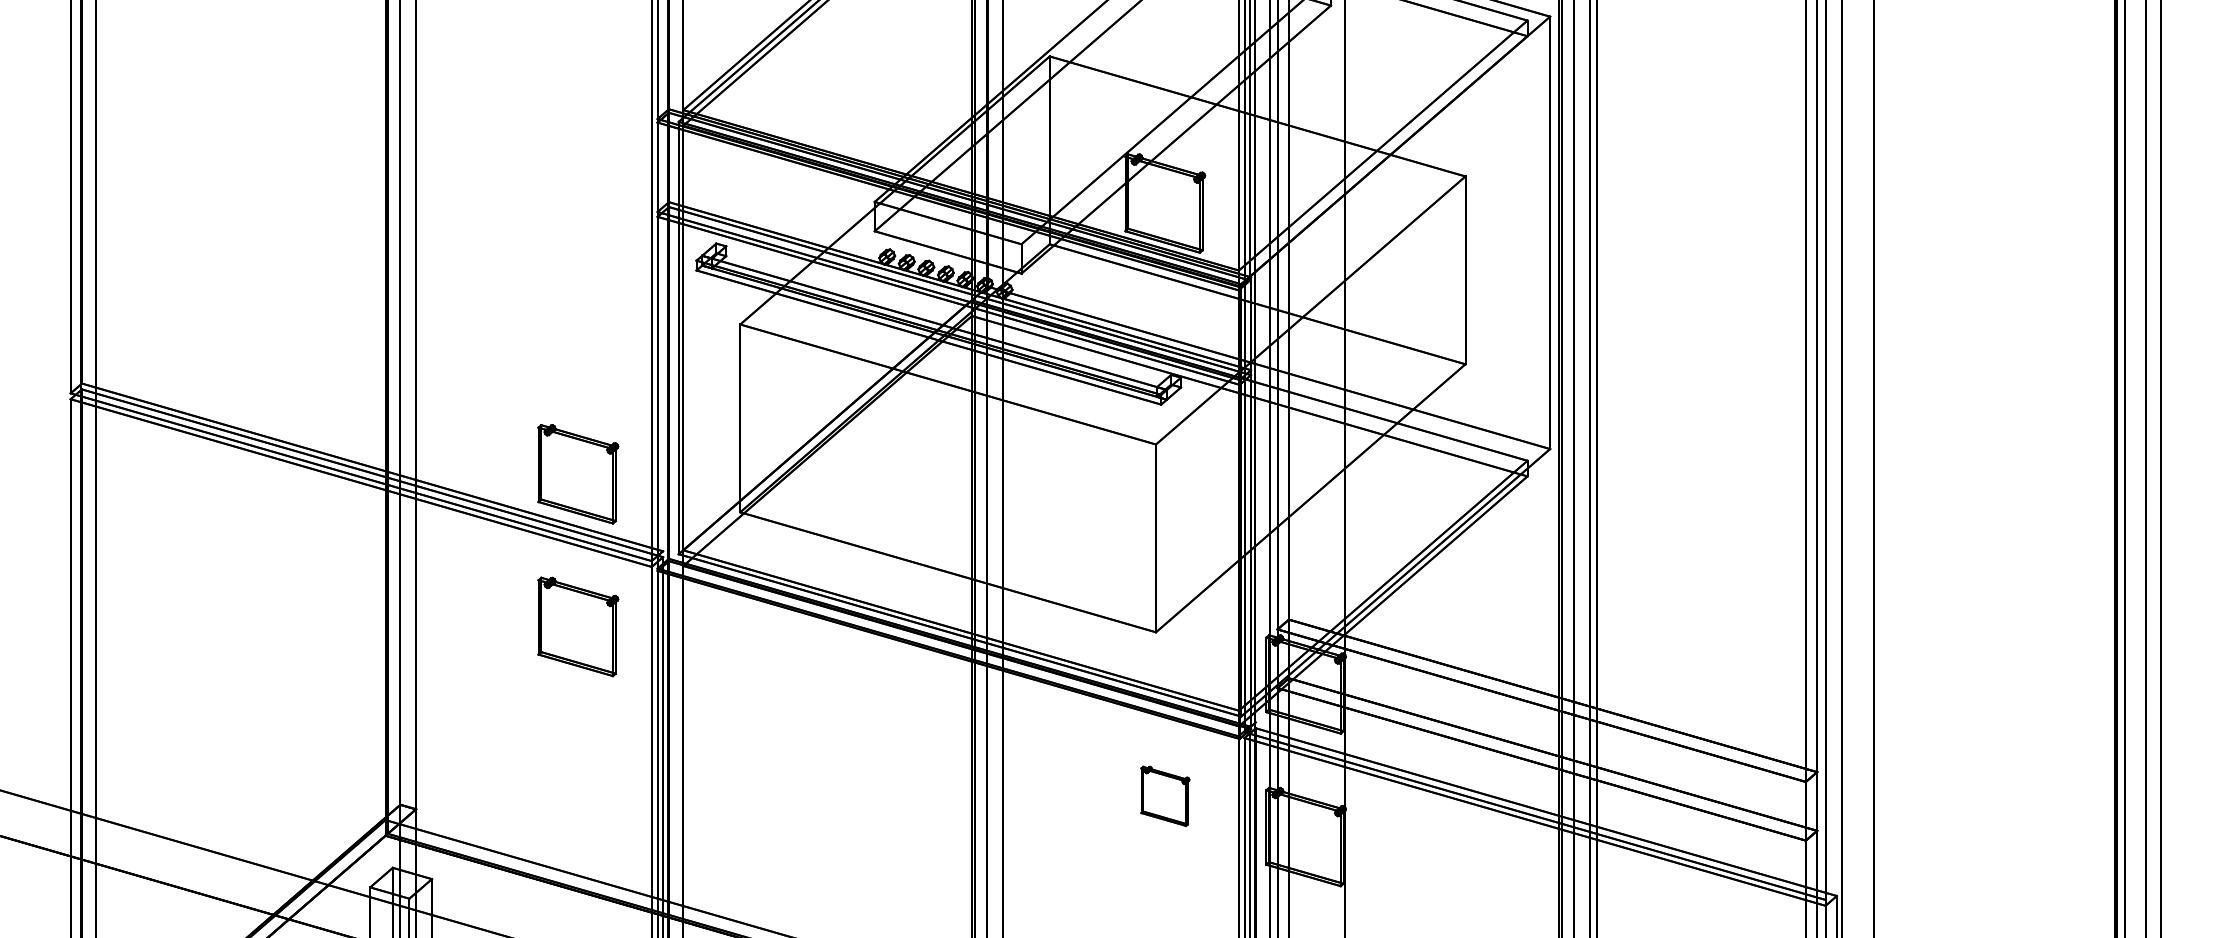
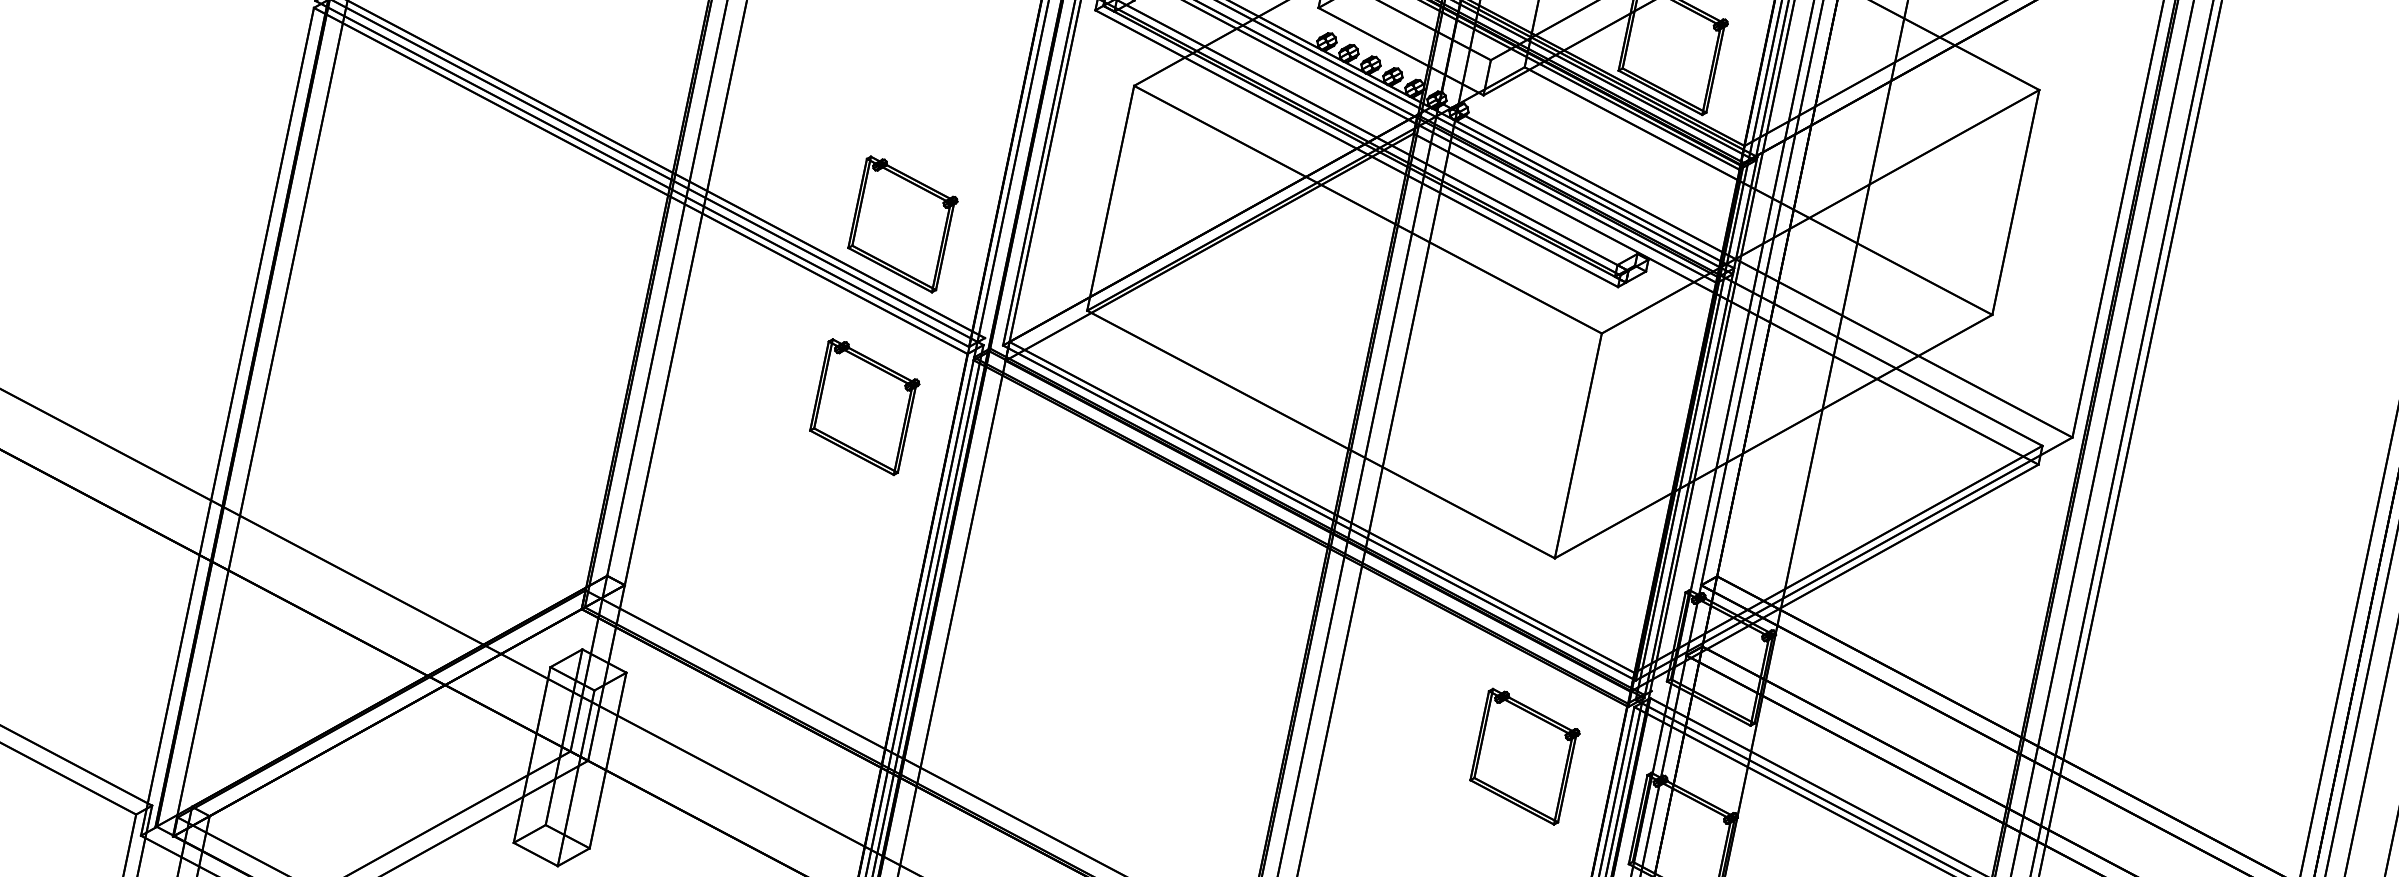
part: (1165, 796) -> (1525, 757), size x1.67

